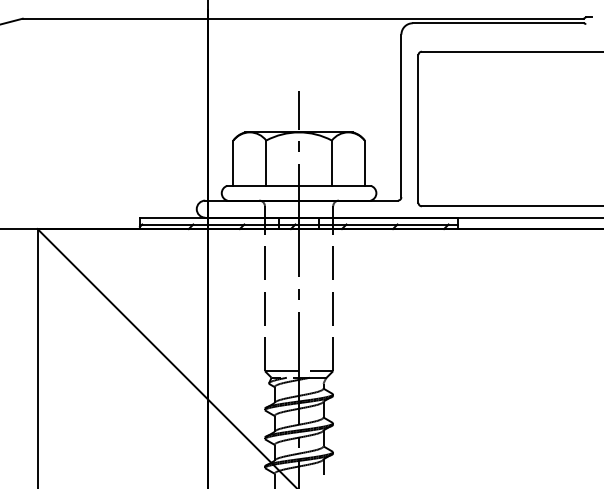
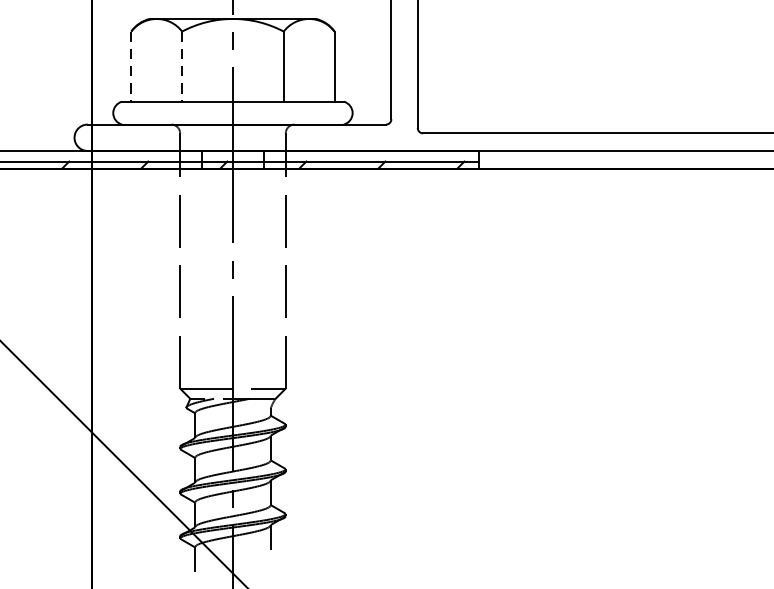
line: (233, 163) -> (131, 67), solid -> dashed
line: (266, 163) -> (182, 67), solid -> dashed

